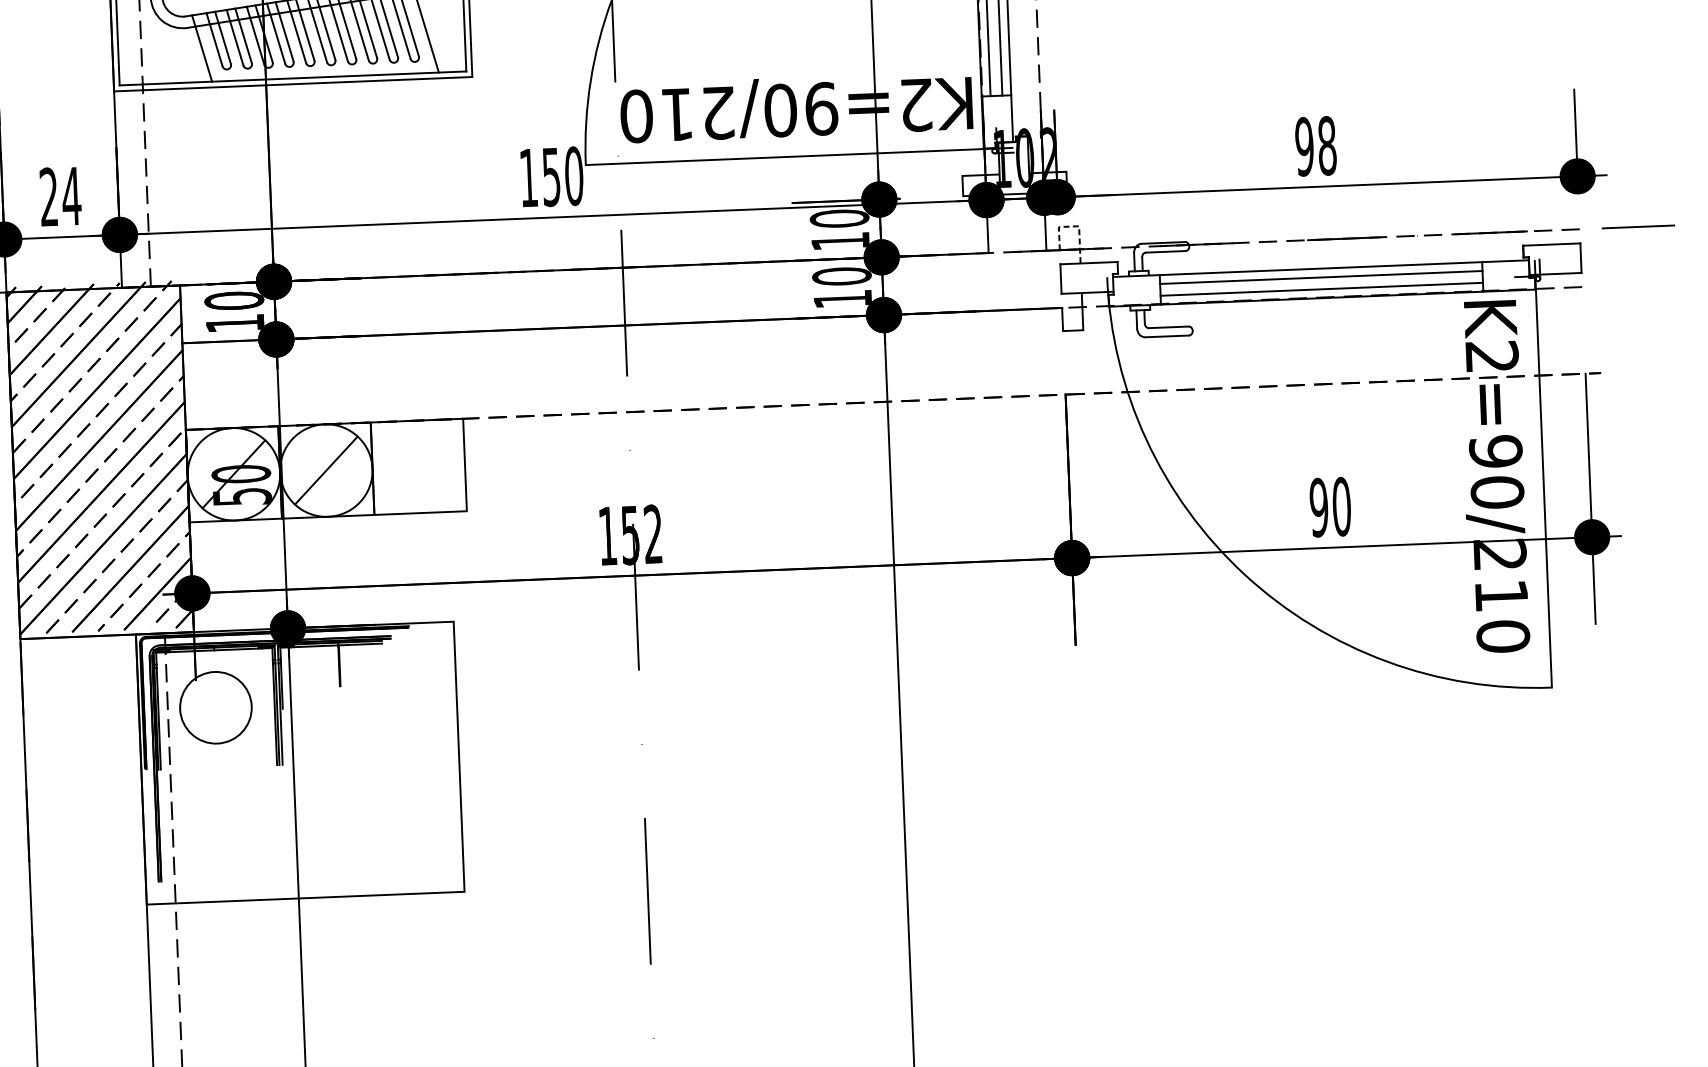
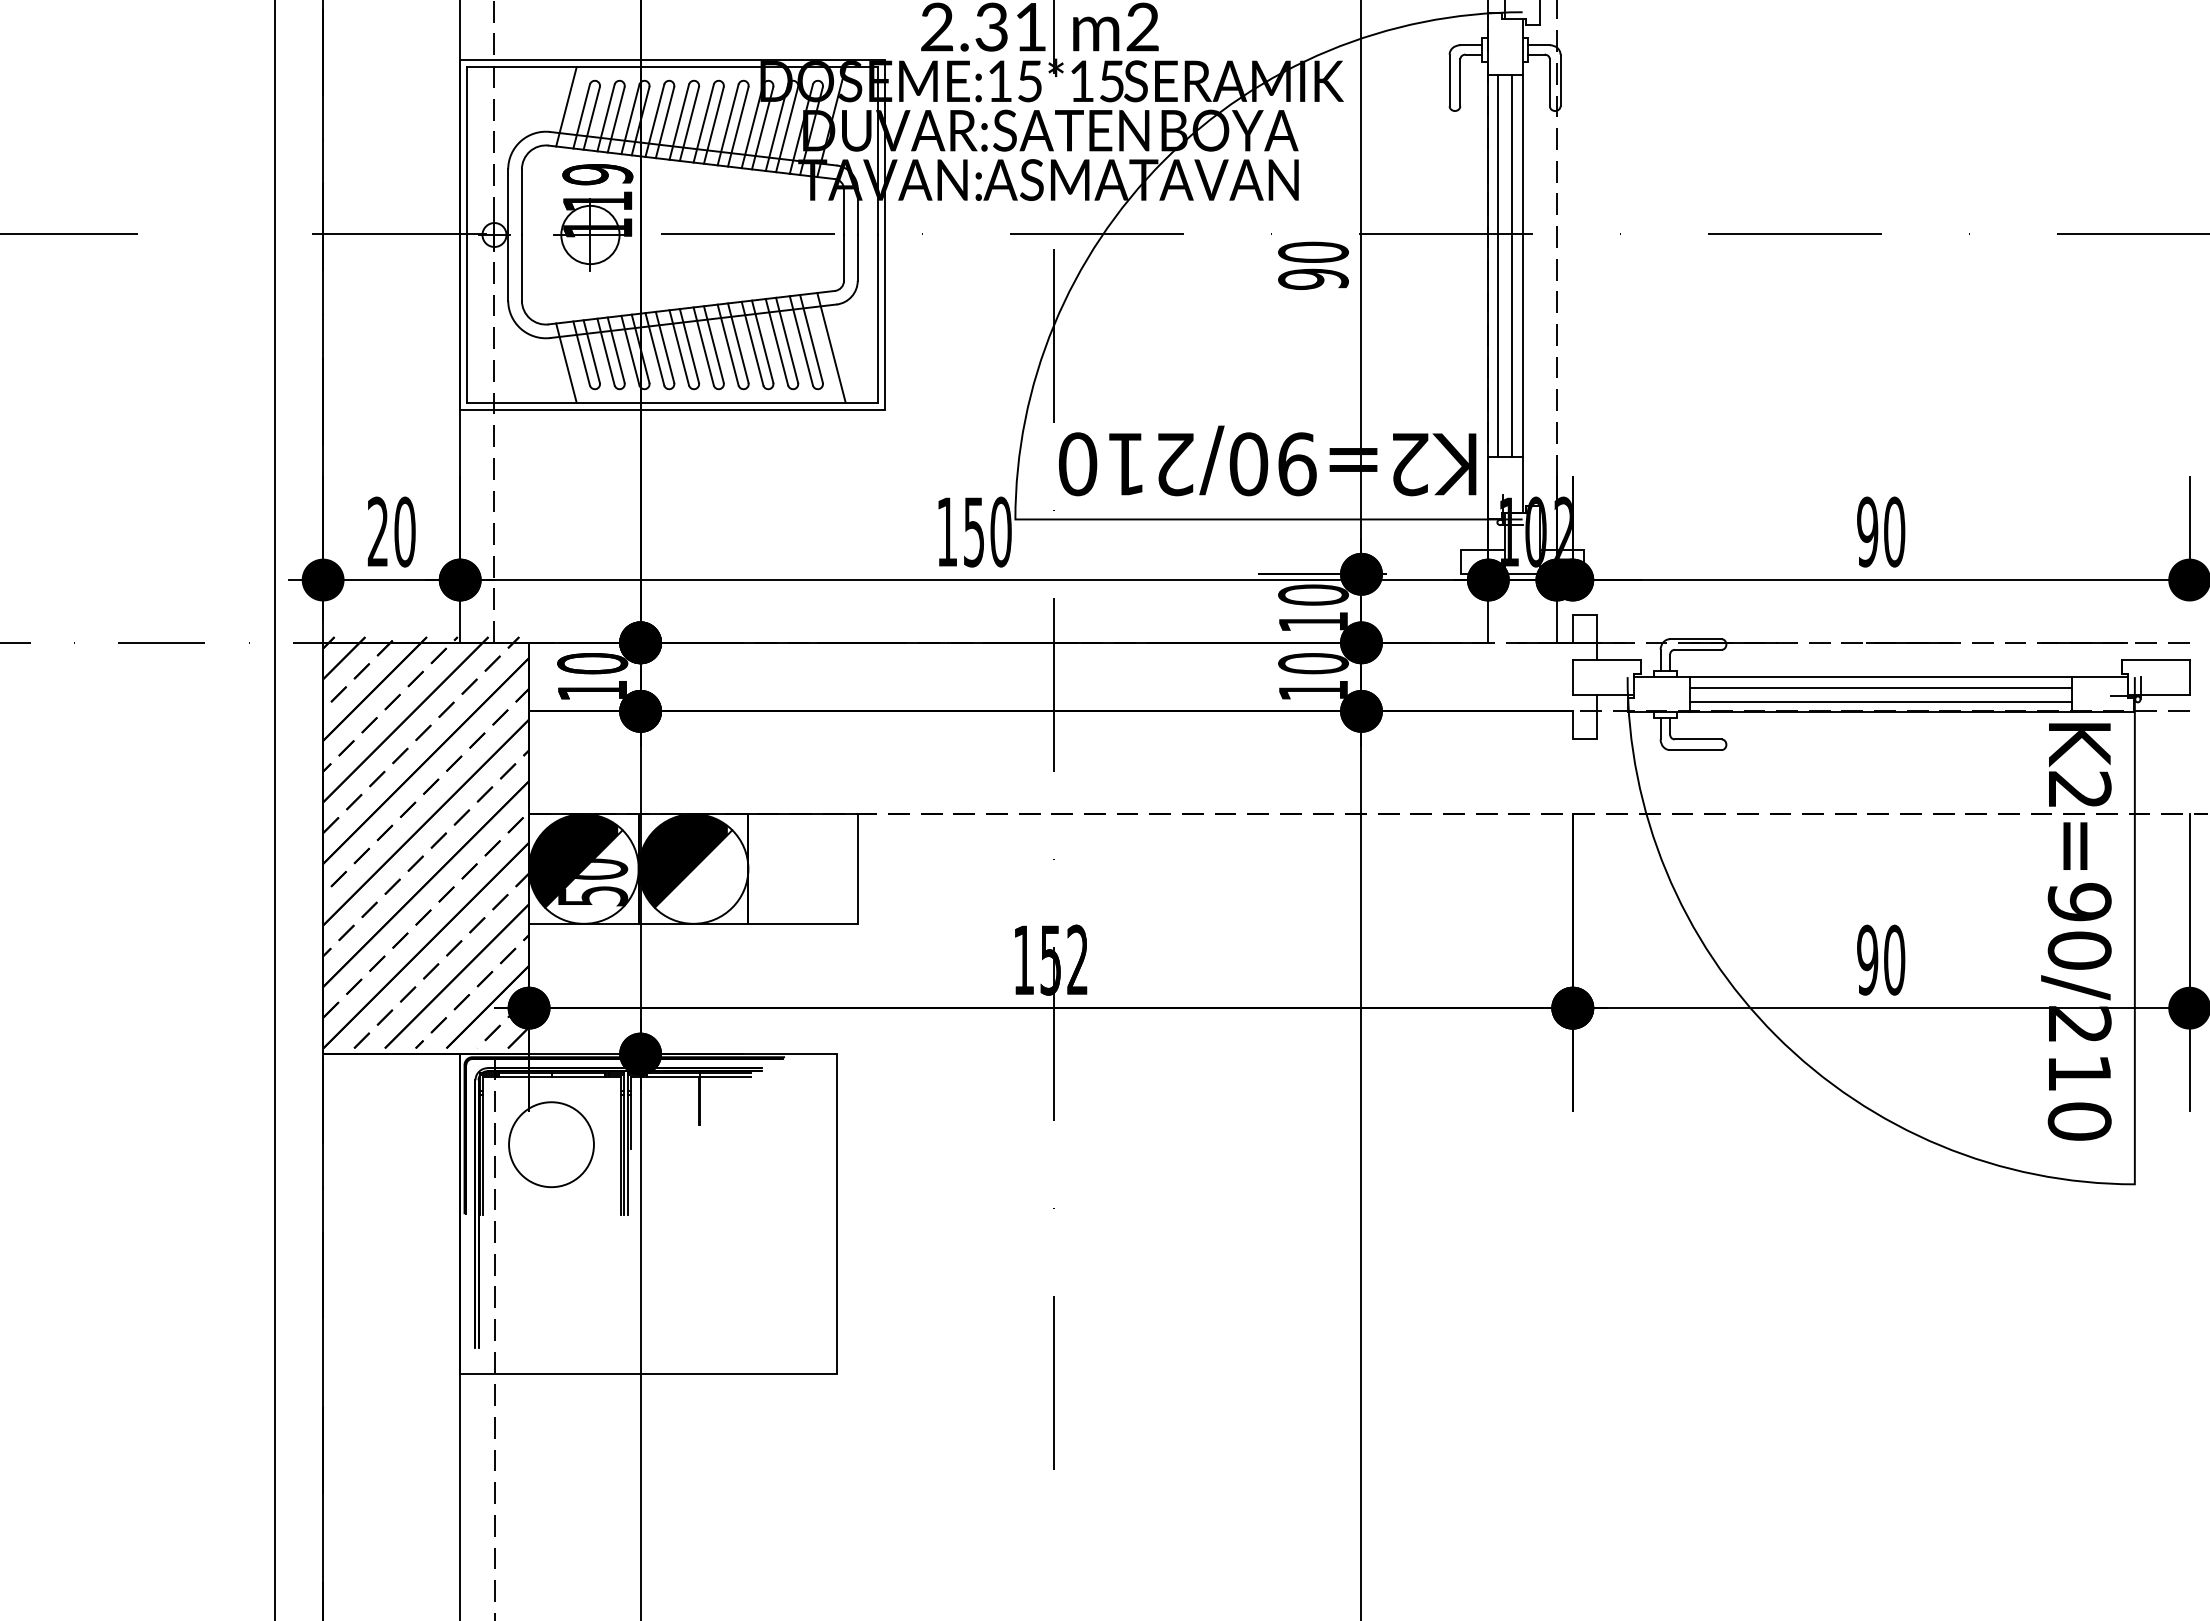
text: (1327, 146) -> (1894, 532), 98 -> 90
text: (71, 195) -> (404, 531), 24 -> 20
line: (1076, 226) -> (1593, 615), dashed -> solid
fill: (316, 463) -> (682, 860), added
fill: (224, 467) -> (573, 860), added

